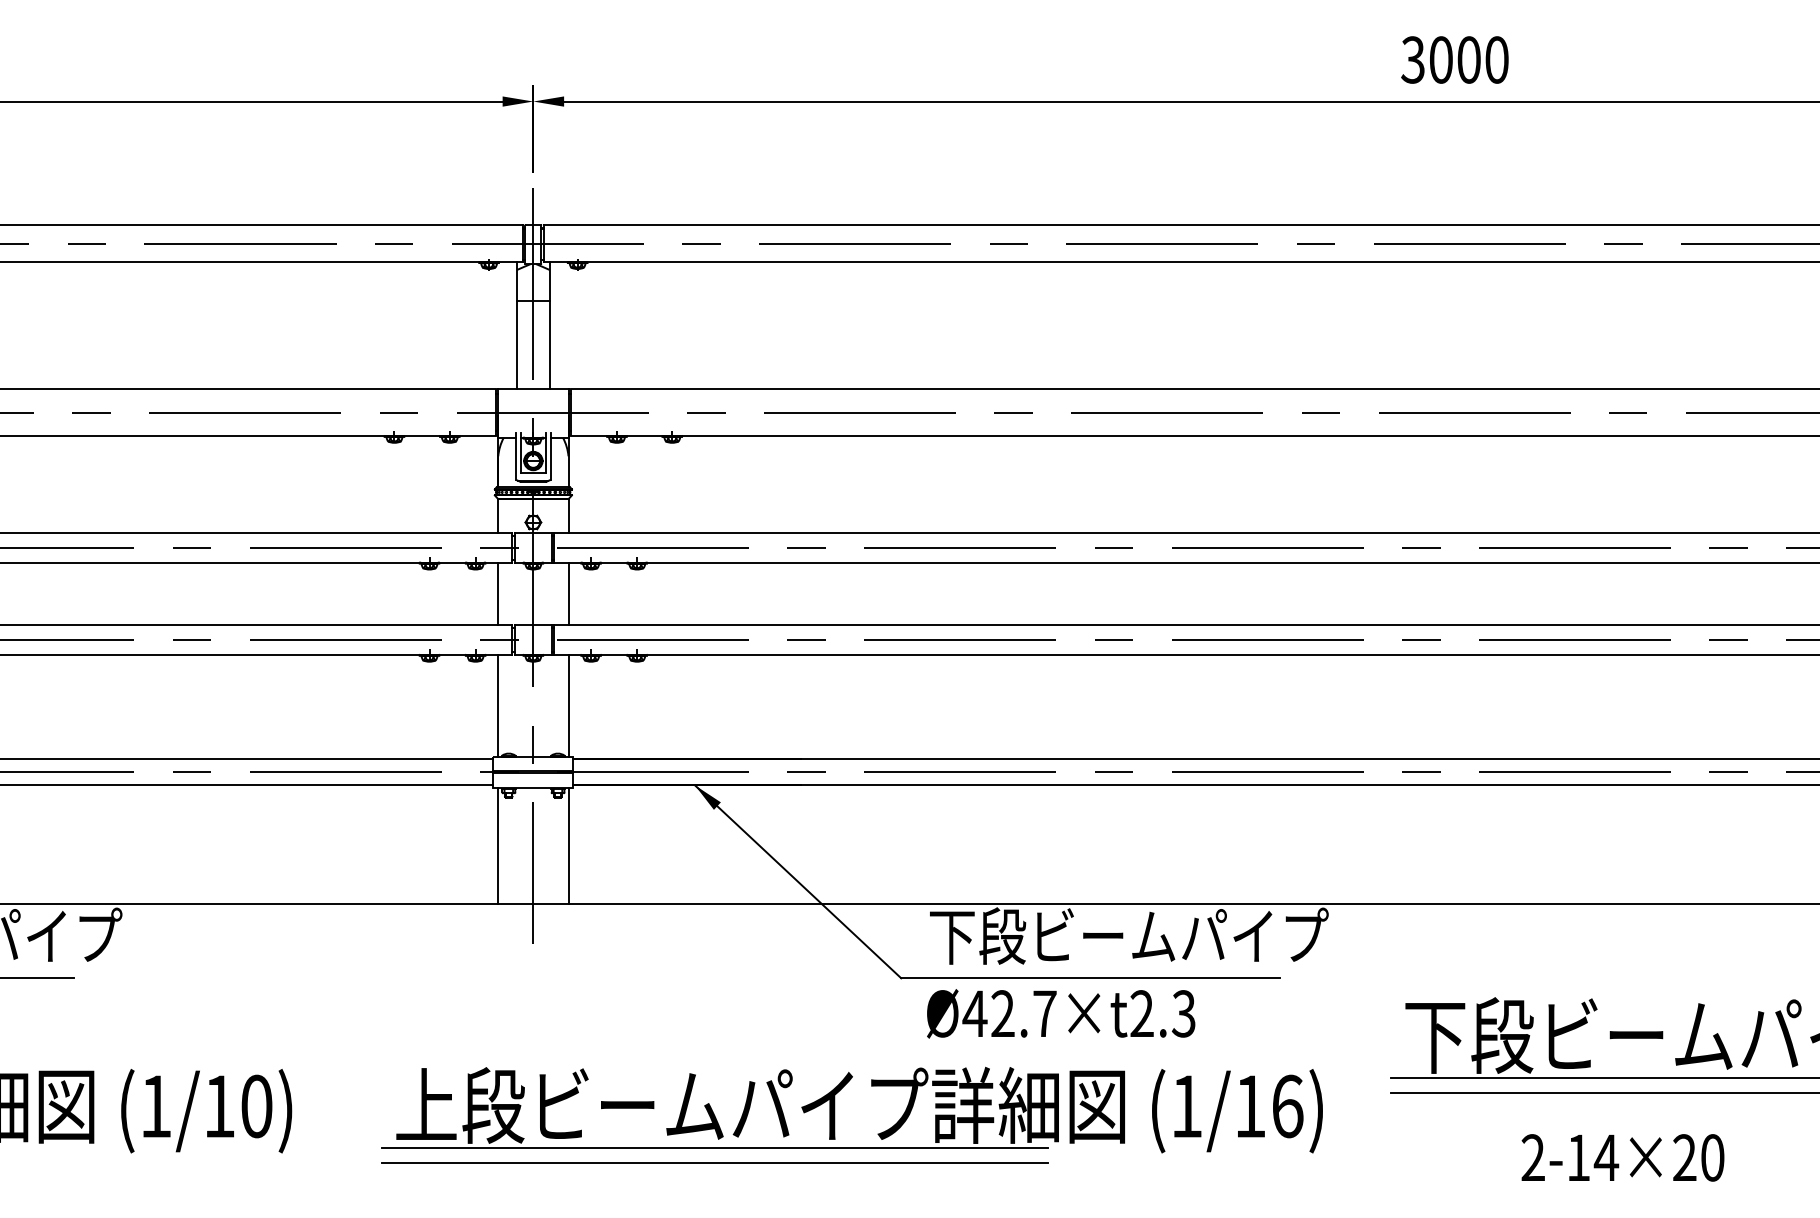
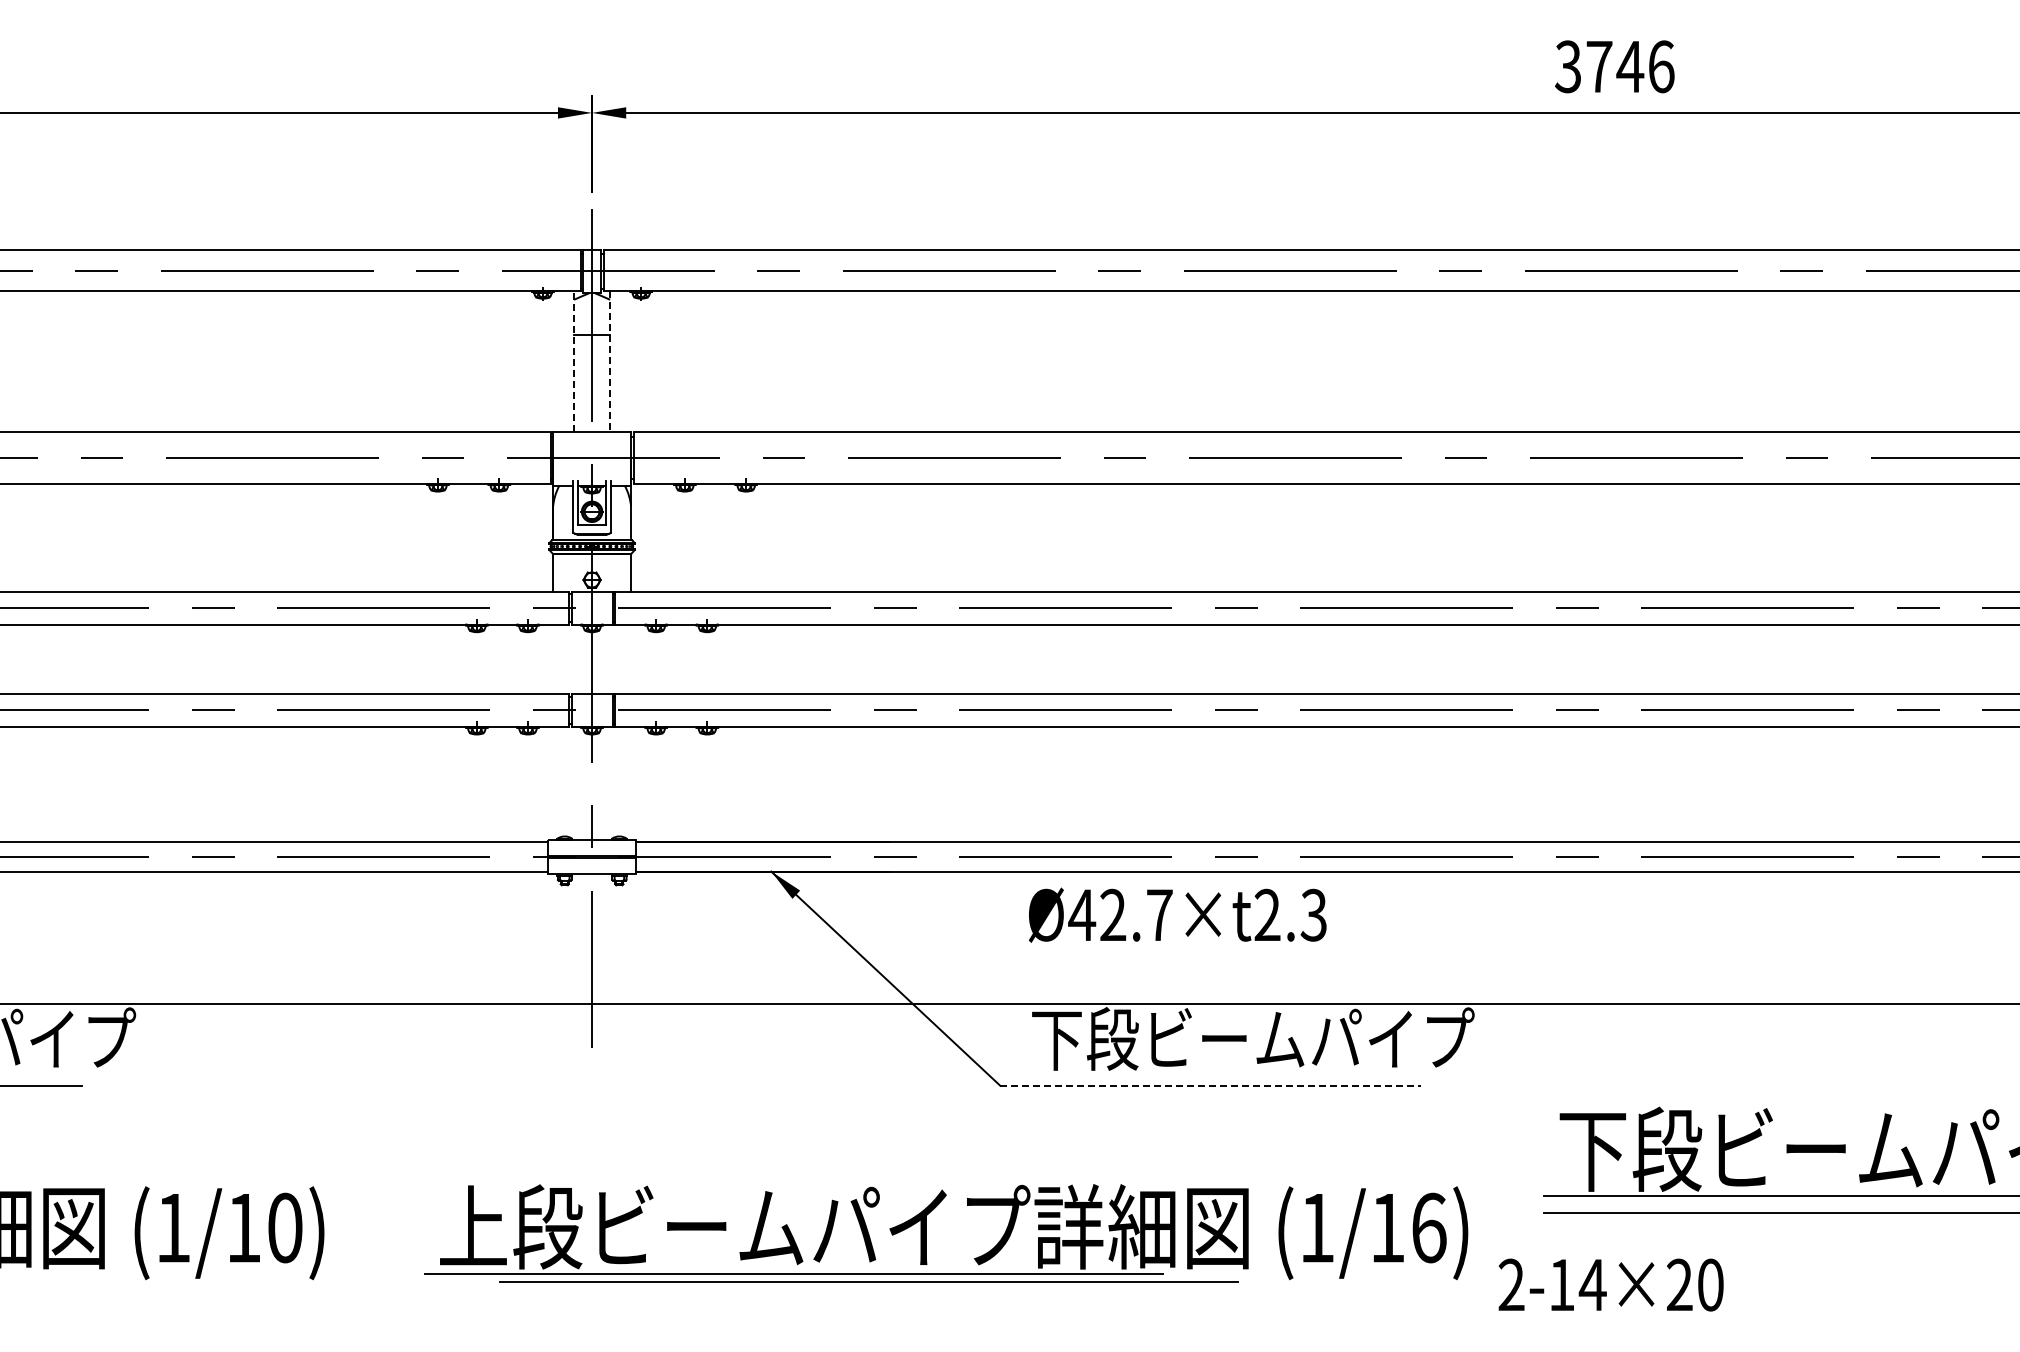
text: (1469, 59) -> (1630, 66), 3000 -> 3746
line: (517, 325) -> (574, 361), solid -> dashed
line: (549, 326) -> (610, 362), solid -> dashed
line: (498, 593) -> (553, 658), removed
line: (568, 593) -> (631, 658), removed
line: (498, 704) -> (553, 782), removed
line: (568, 704) -> (631, 782), removed
line: (498, 845) -> (553, 938), removed
line: (568, 845) -> (631, 938), removed
line: (1090, 978) -> (1210, 1085), solid -> dashed
text: (1060, 1013) -> (1177, 914), moved
text: (1622, 1157) -> (1610, 1284), moved
line: (714, 1162) -> (868, 1281), moved

